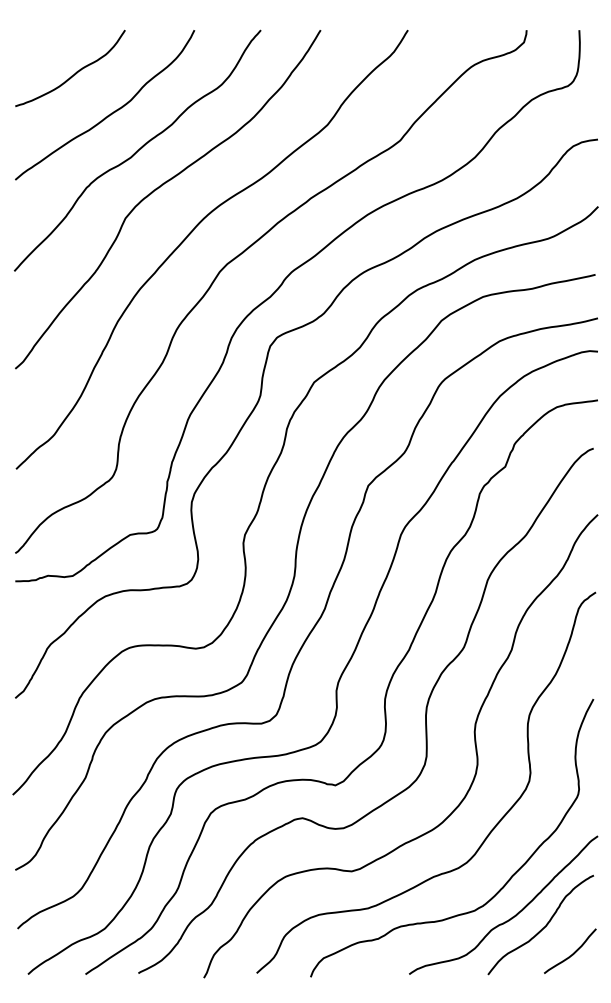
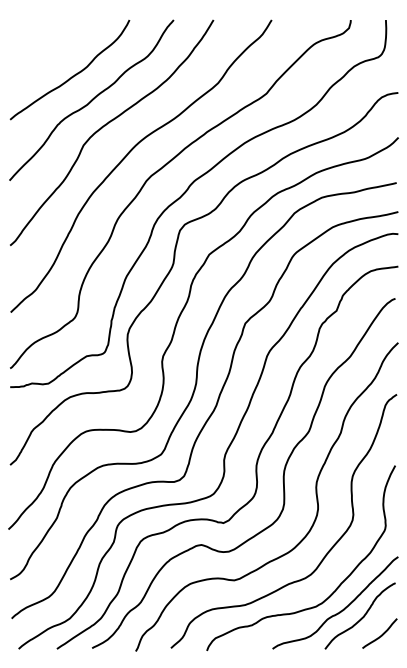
curve: (74, 72) -> (49, 48), removed

